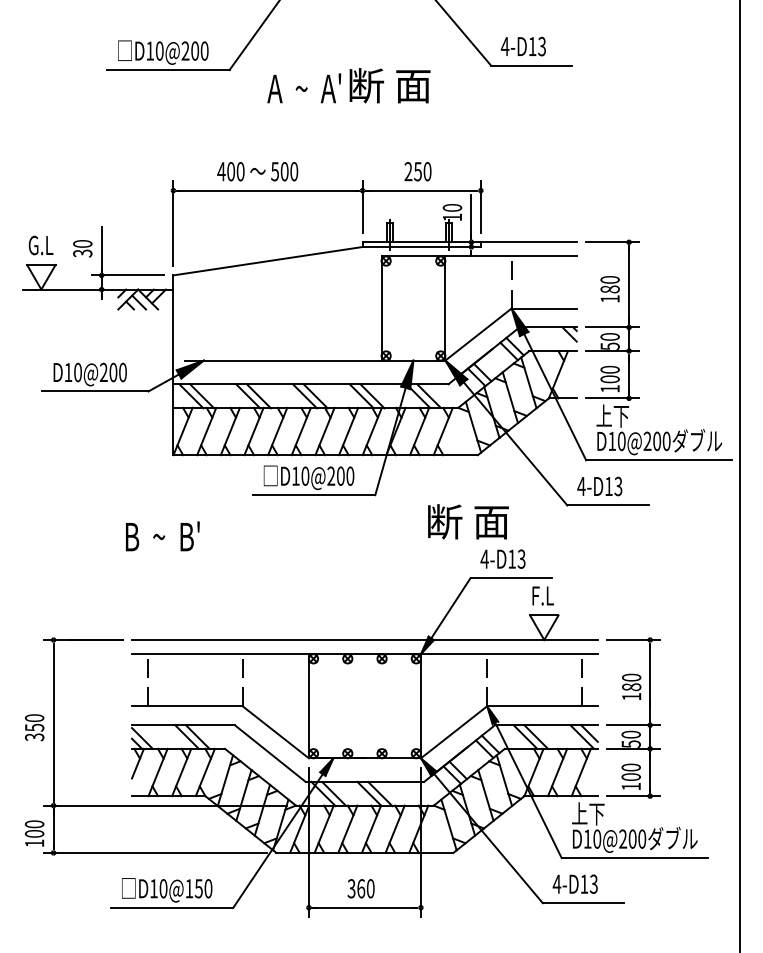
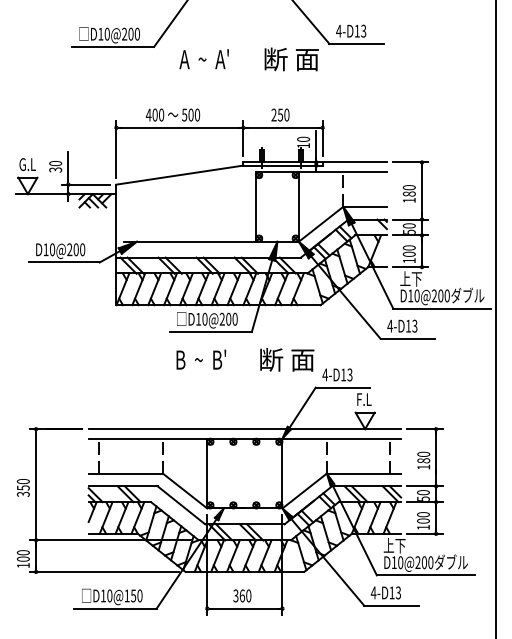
text: (389, 85) -> (291, 59), moved
text: (468, 521) -> (287, 359), moved
text: (163, 536) -> (201, 359), moved

